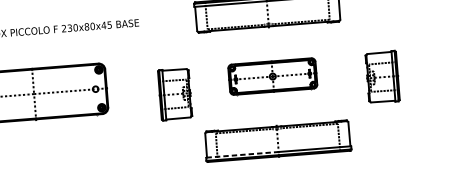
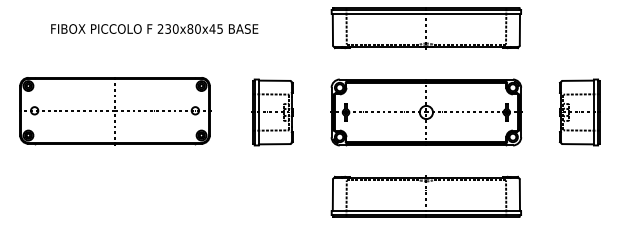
part: (272, 76) -> (426, 112), size x1.67
part: (382, 77) -> (579, 112), moved
part: (174, 94) -> (272, 112), moved
line: (242, 154) -> (379, 210), dashed -> solid

